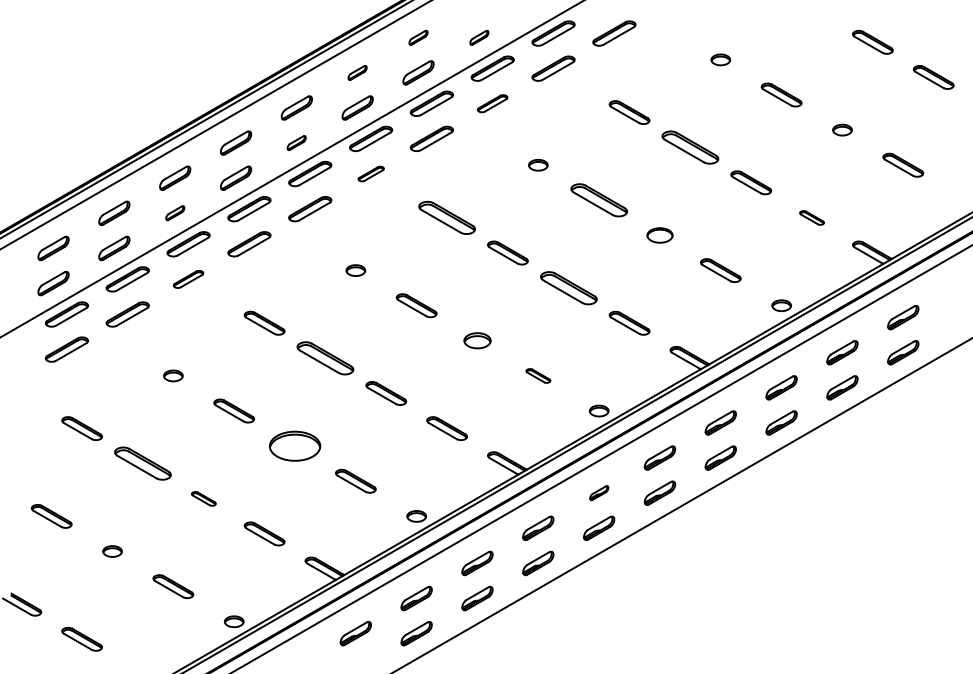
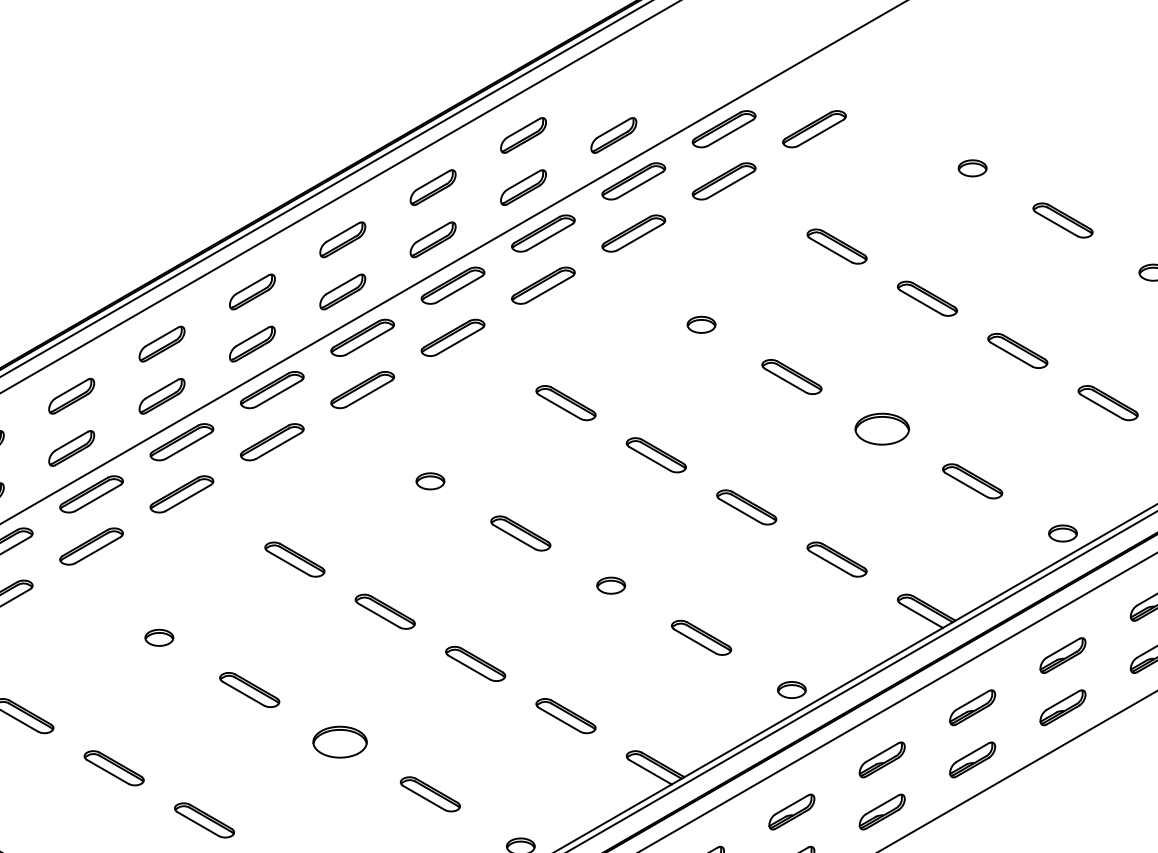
part: (418, 37) -> (523, 135), size x1.67
part: (479, 37) -> (614, 135), size x1.67
part: (357, 72) -> (432, 187), size x1.67
part: (492, 103) -> (633, 233), size x1.43
part: (296, 142) -> (342, 291), size x1.67
part: (690, 147) -> (927, 298), size x0.71
part: (371, 173) -> (453, 337), size x1.67
part: (598, 200) -> (790, 377), size x0.71
part: (175, 212) -> (162, 395), size x1.67
part: (446, 217) -> (565, 402), size x0.71
part: (811, 217) -> (1107, 402), size x1.67
part: (659, 235) -> (881, 429), size x1.43
part: (188, 279) -> (181, 494), size x1.43
part: (568, 287) -> (746, 506), size x0.71
part: (477, 340) -> (611, 585), size x0.71
part: (325, 358) -> (385, 611), size x0.71
part: (538, 375) -> (701, 637), size x1.67
part: (294, 445) -> (339, 741), size x0.71
part: (142, 463) -> (113, 767), size x0.71
part: (599, 492) -> (792, 811), size x1.67
part: (203, 498) -> (204, 819), size x1.67

